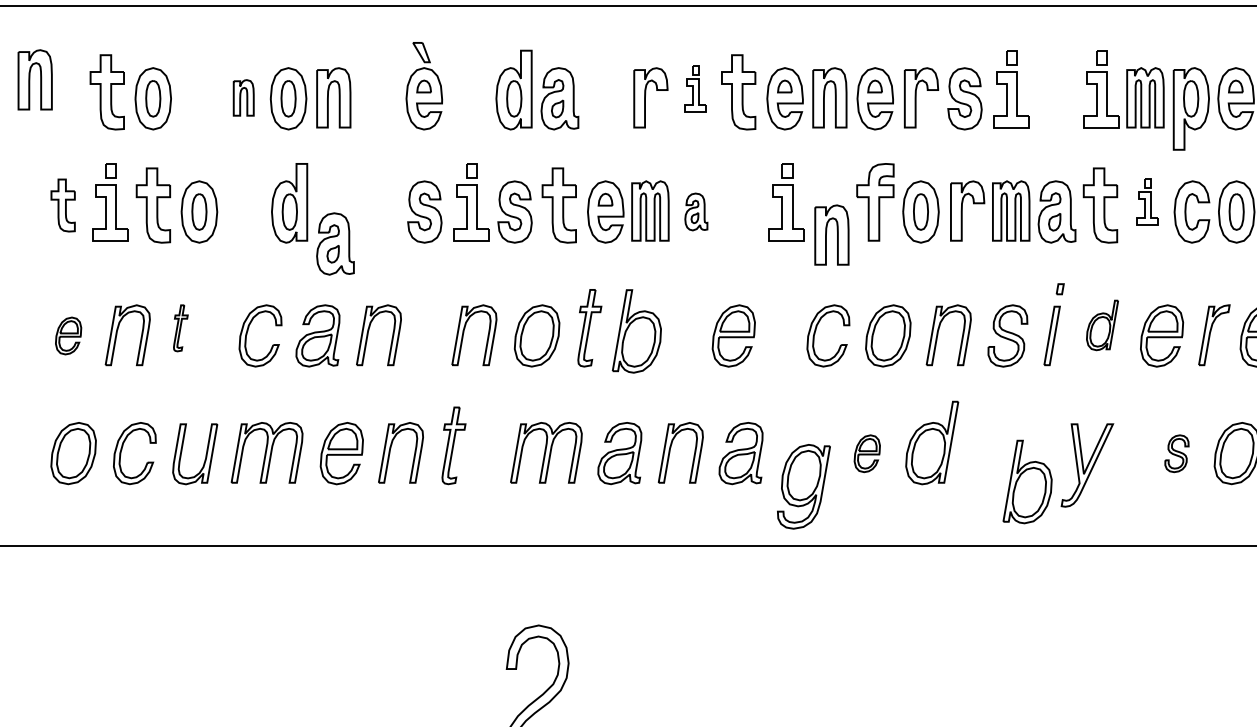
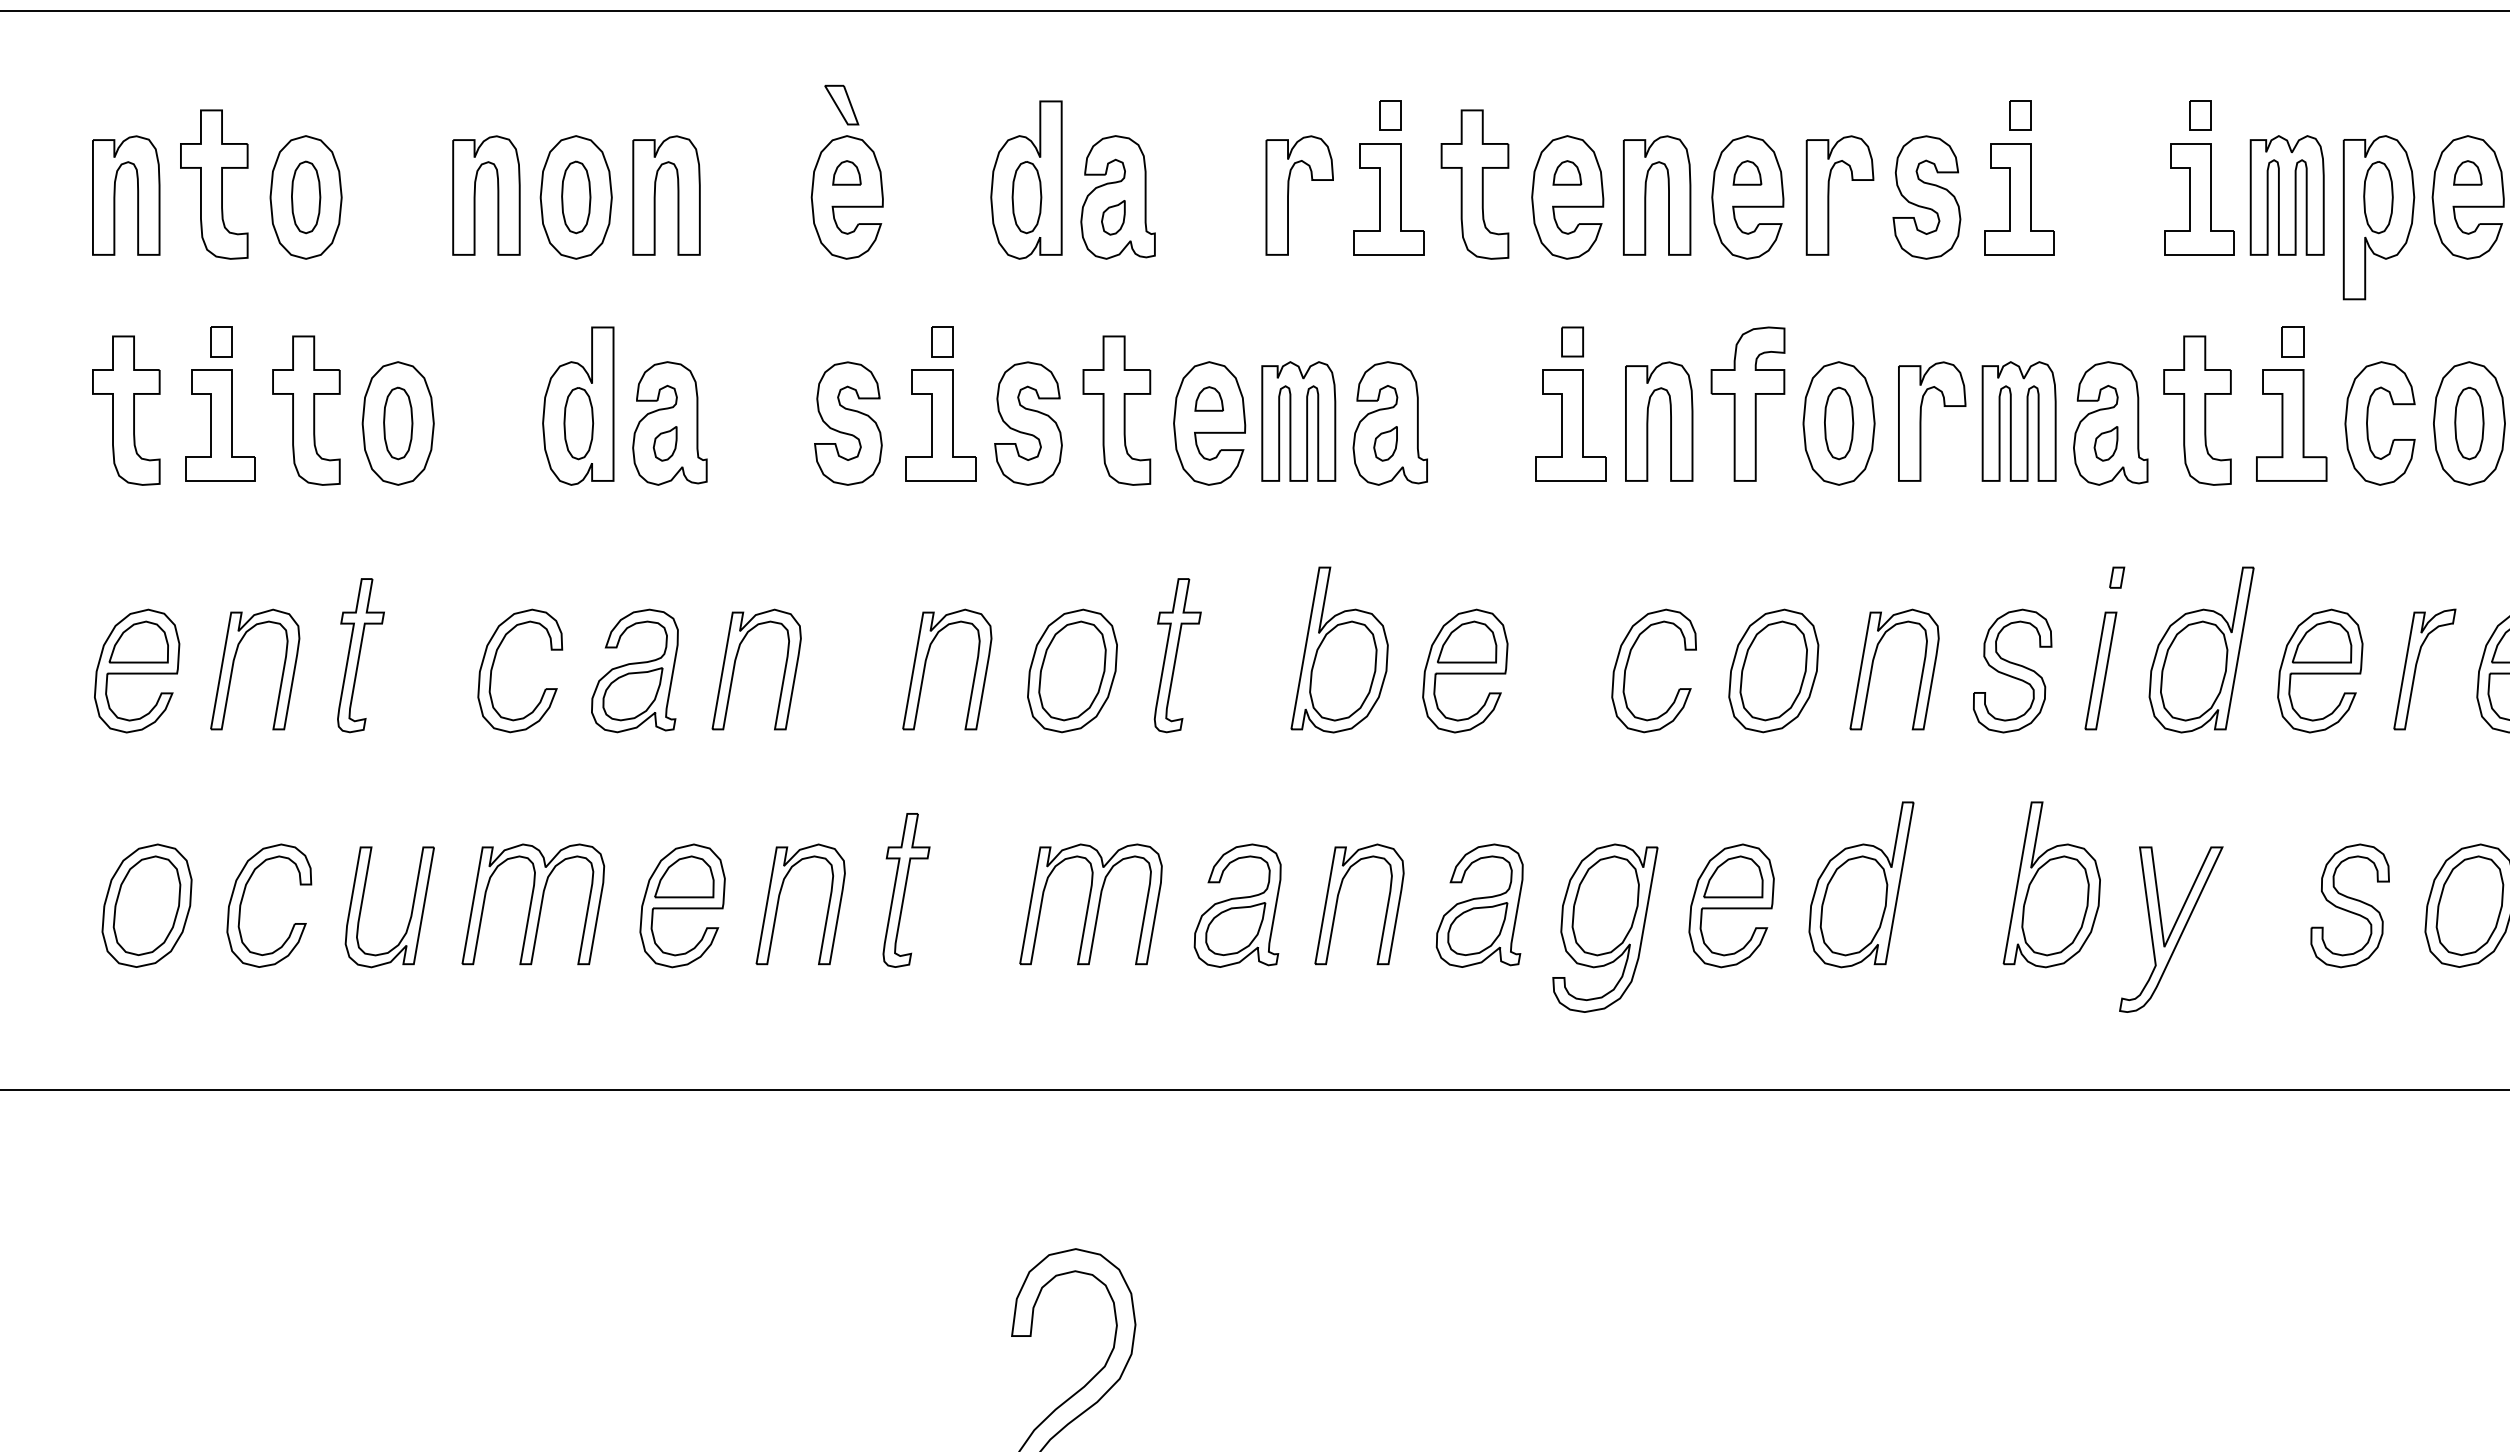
part: (34, 79) -> (124, 194), moved
part: (695, 89) -> (1388, 178), size x1.67
part: (243, 97) -> (486, 194), size x1.67
part: (1147, 202) -> (2291, 404), size x1.67
part: (62, 205) -> (124, 410), size x1.43
part: (696, 211) -> (1390, 422), size x1.67
part: (831, 234) -> (1658, 420), moved
part: (335, 243) -> (669, 422), moved
part: (1102, 325) -> (2201, 650), size x1.67
part: (180, 328) -> (360, 656), size x1.67
part: (636, 331) -> (1338, 650), moved
part: (68, 335) -> (136, 670), size x1.67
part: (867, 453) -> (1732, 905), size x1.67
part: (1176, 453) -> (2349, 905), size x1.67
part: (1027, 481) -> (2051, 883), moved
part: (803, 486) -> (1604, 927), moved

